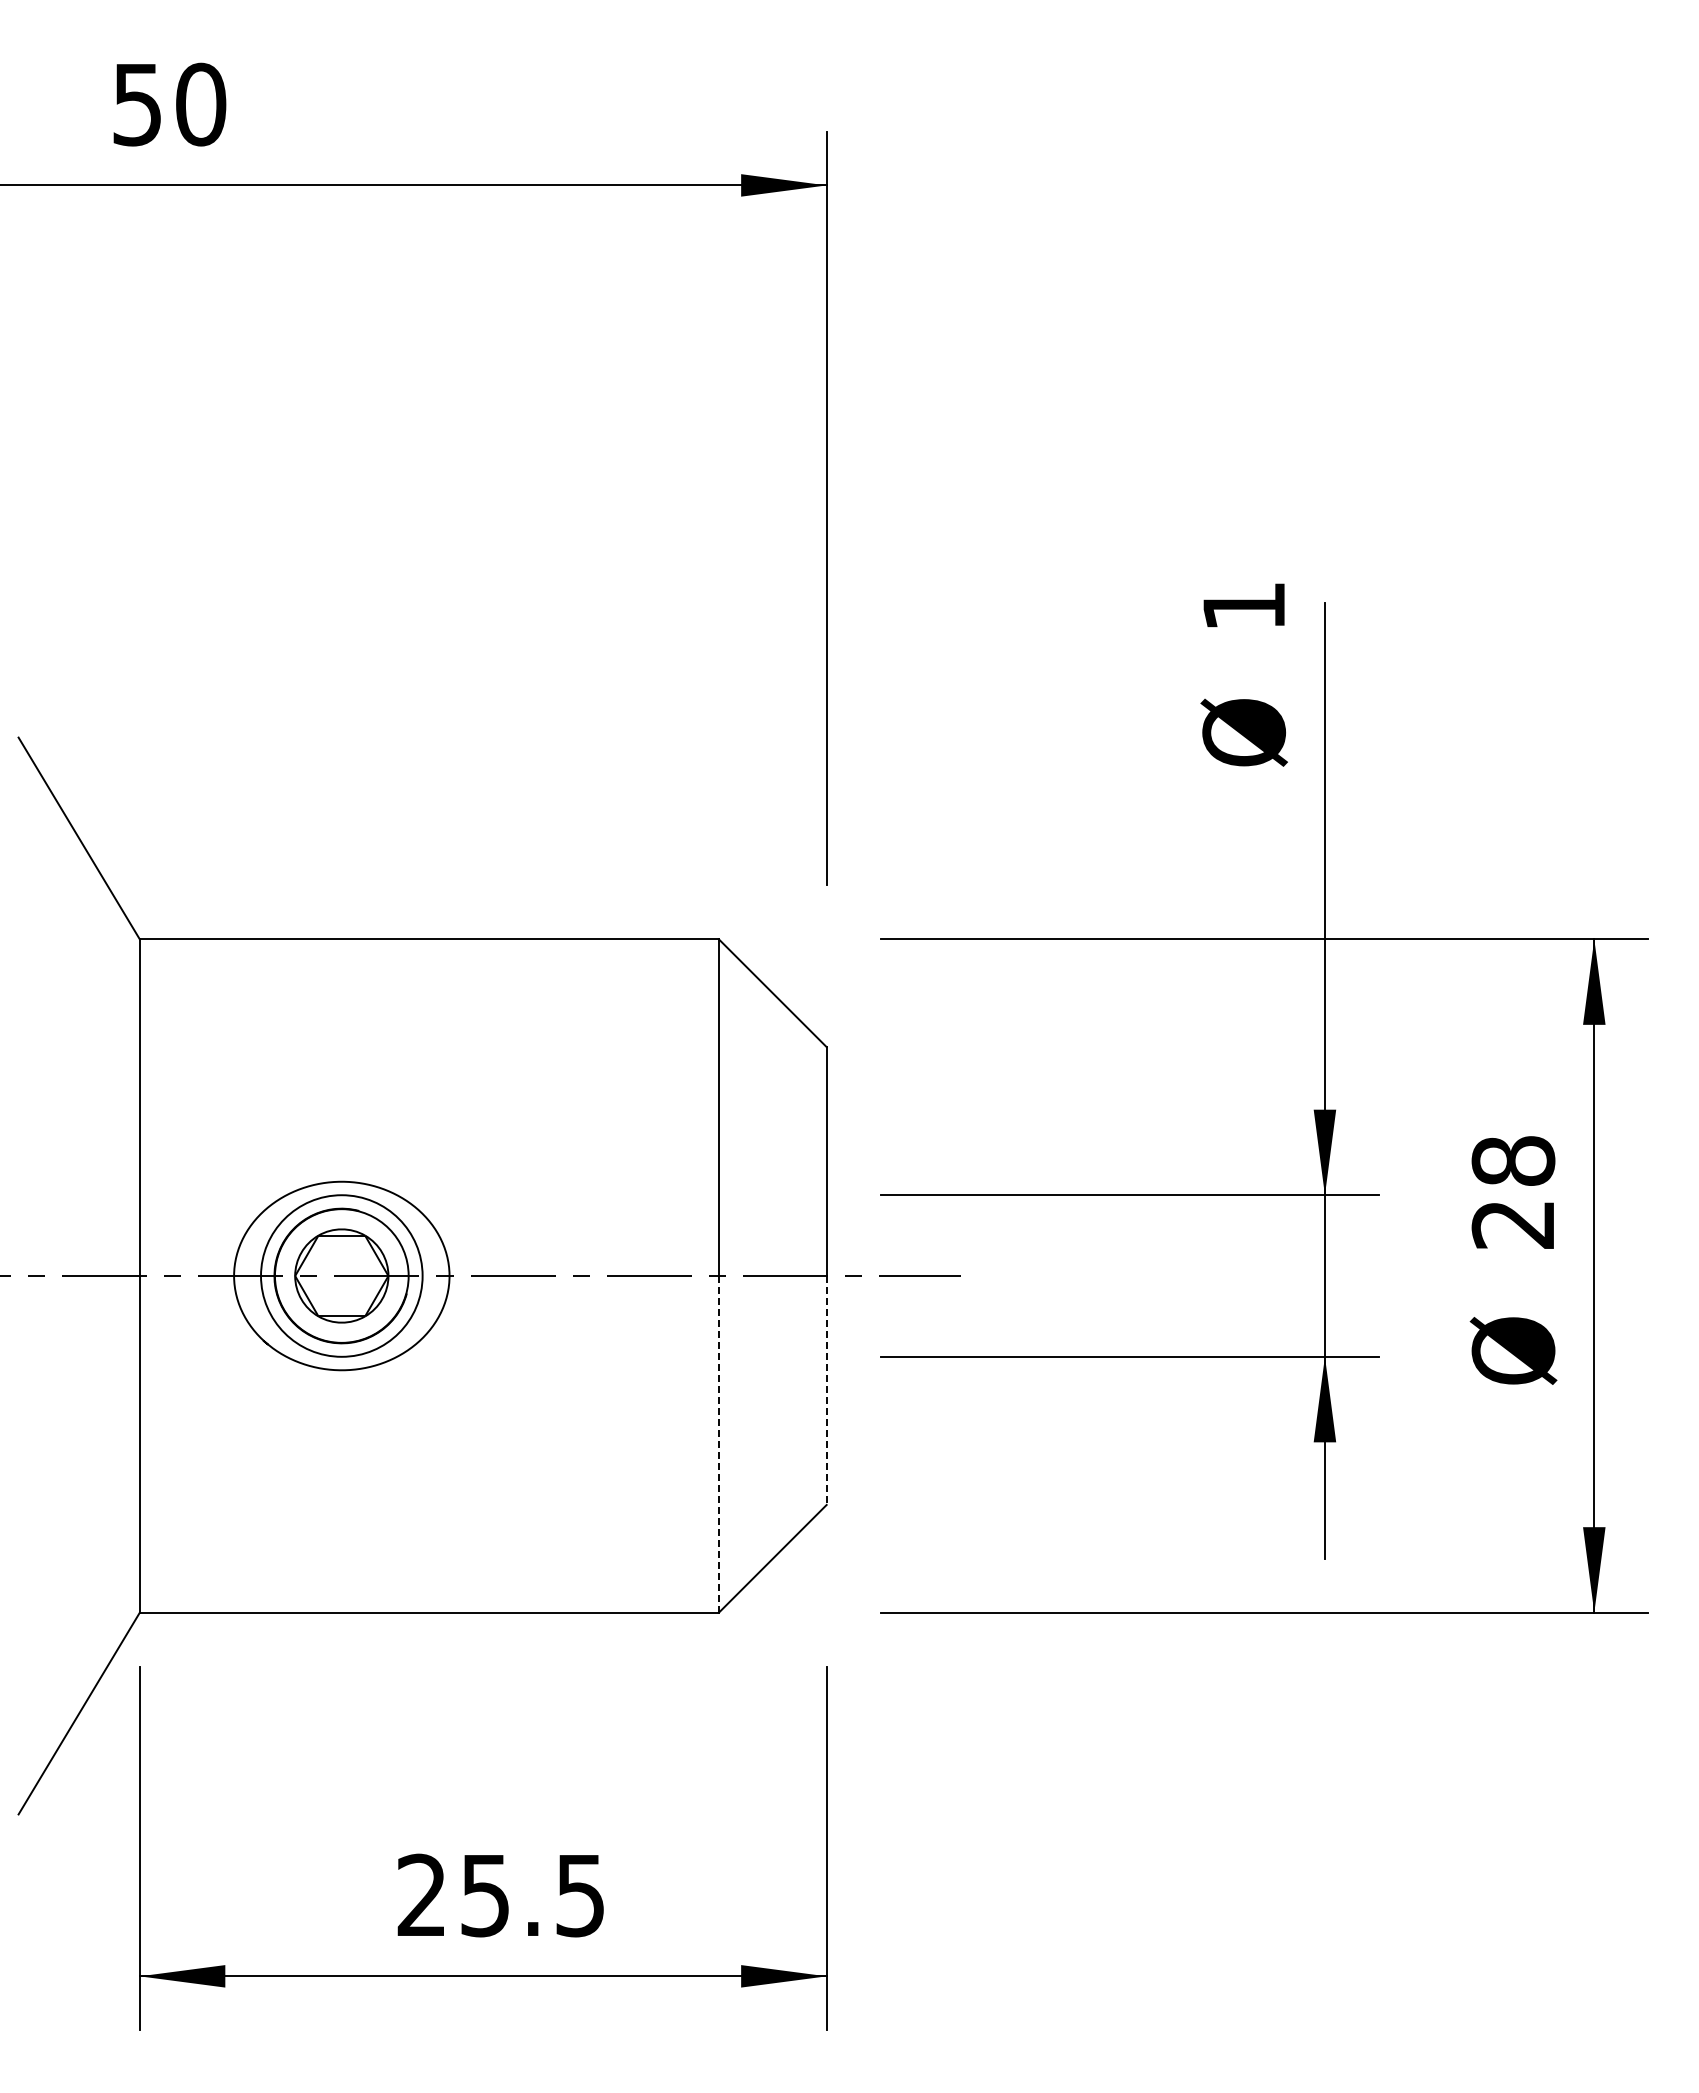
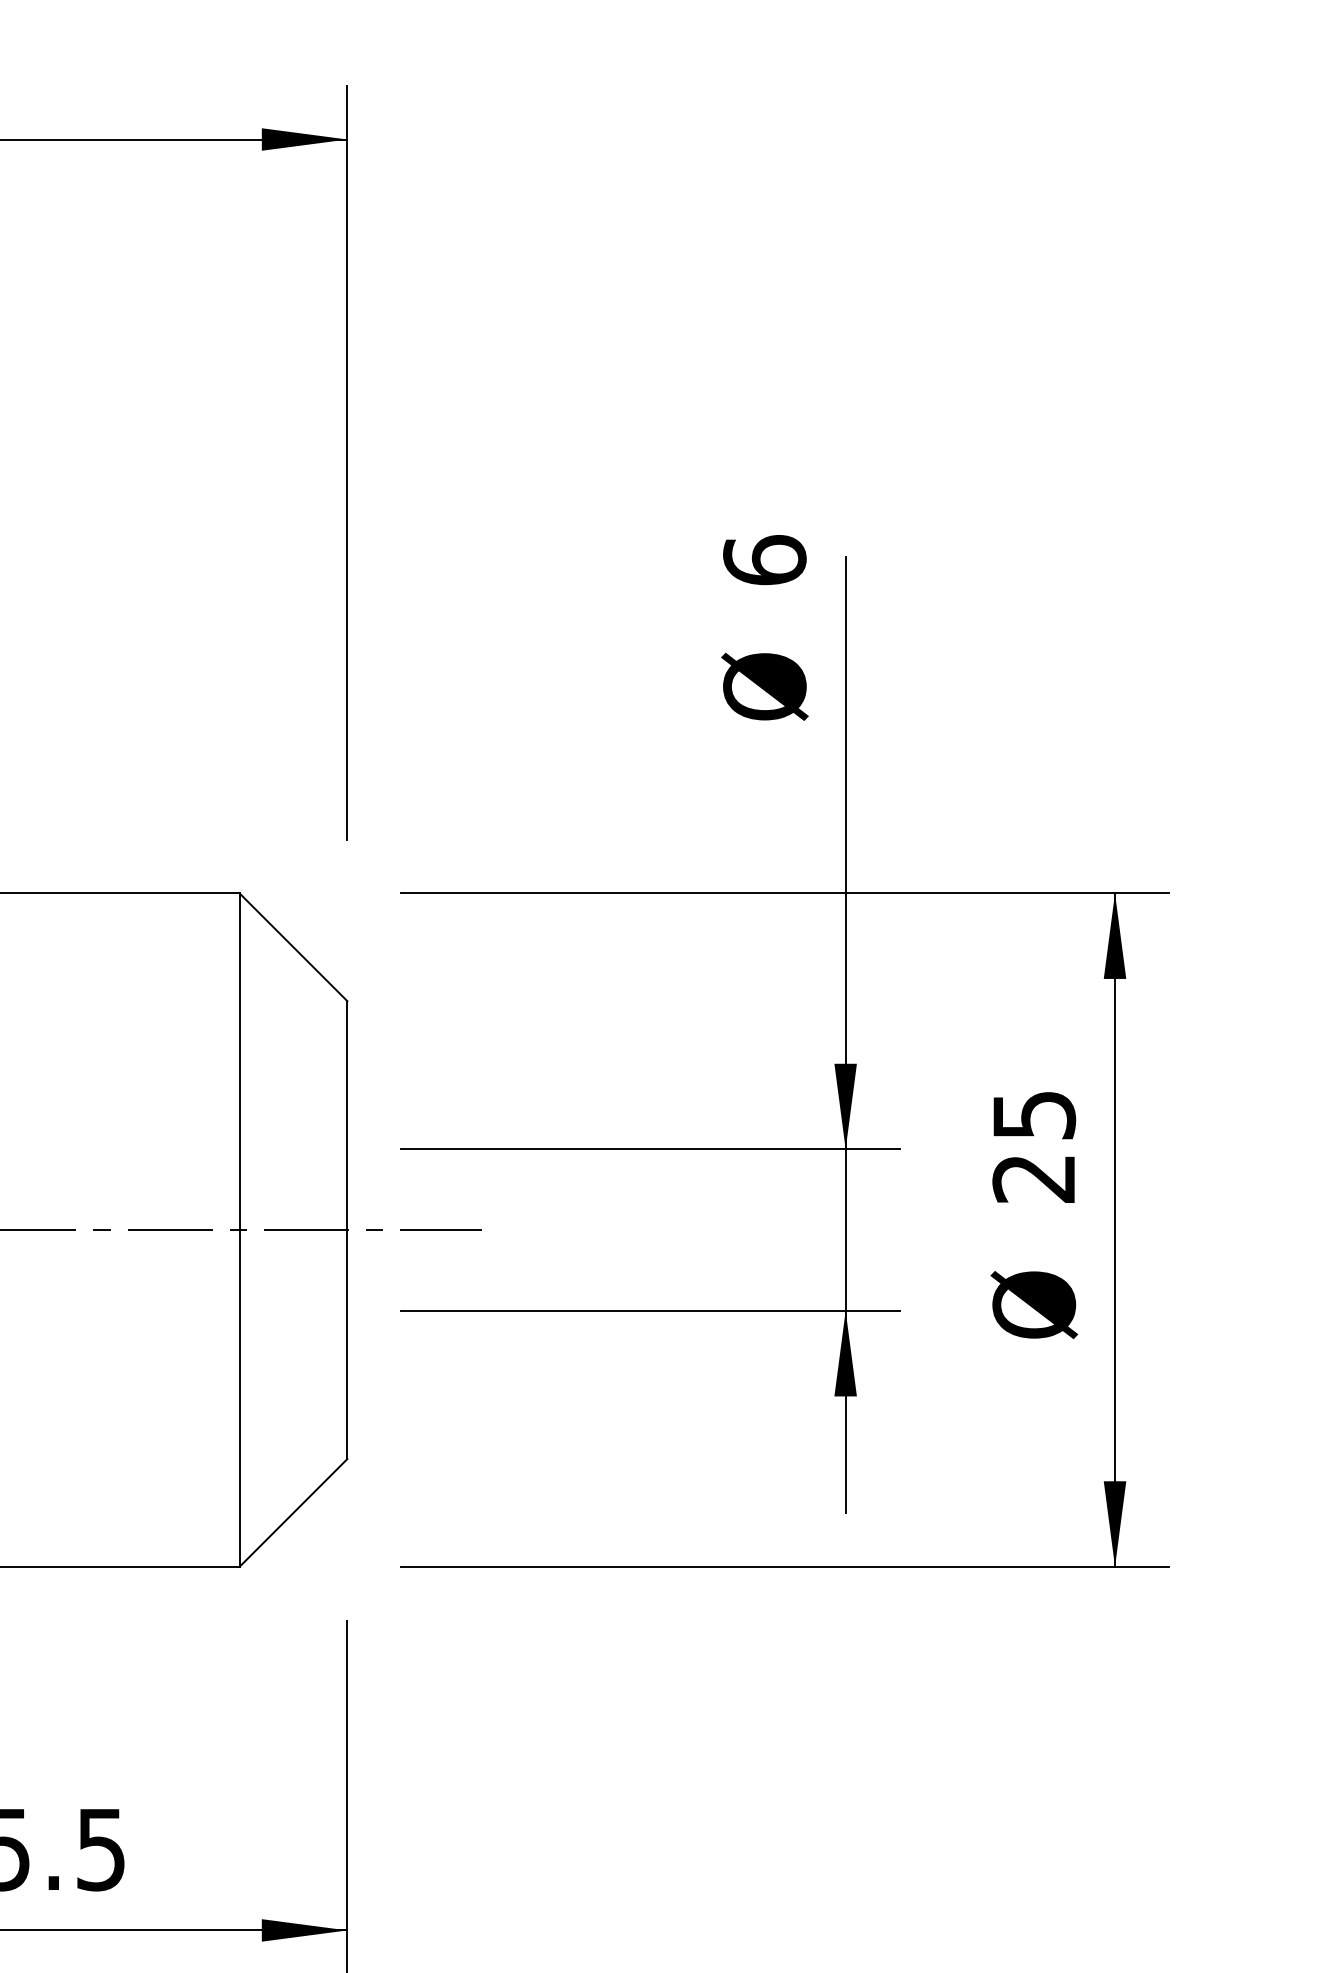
text: (1244, 605) -> (765, 559), 1 -> 6
text: (1513, 1160) -> (1034, 1114), 28 -> 25
line: (826, 1391) -> (347, 1345), dashed -> solid
line: (718, 1444) -> (239, 1398), dashed -> solid

